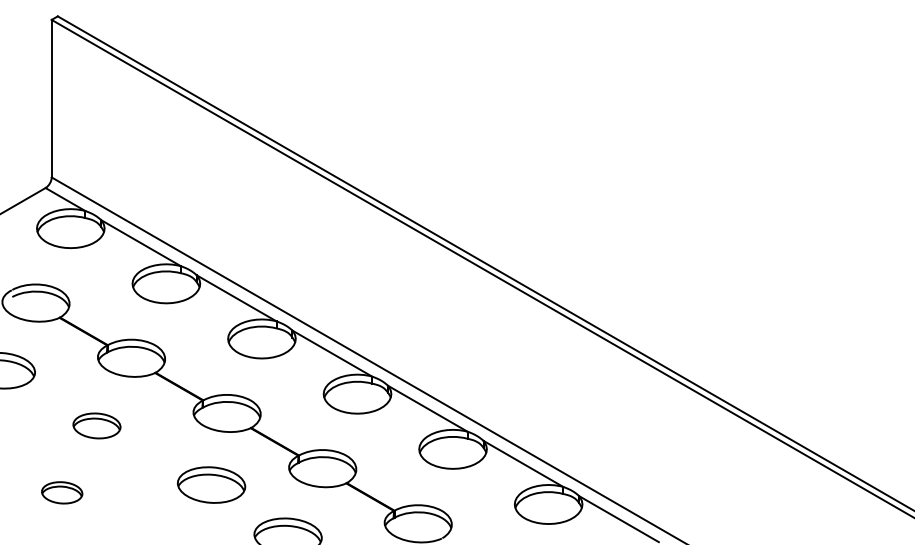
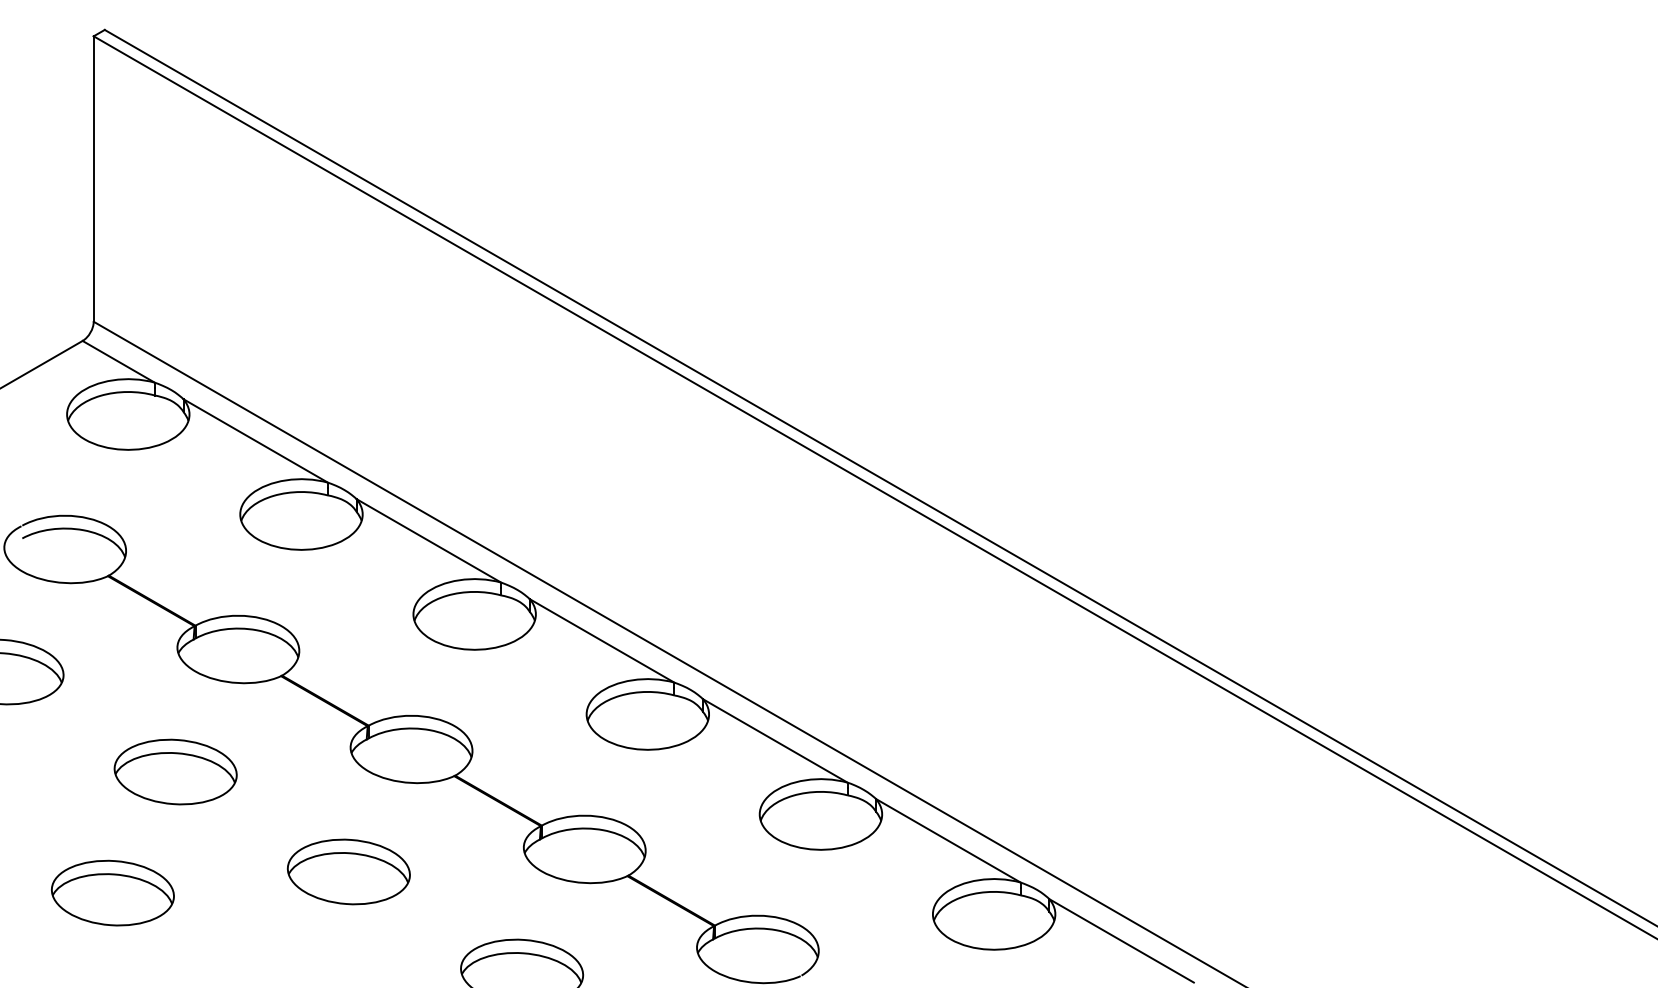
part: (96, 425) -> (174, 771), size x1.43
part: (211, 484) -> (348, 870), moved
part: (61, 492) -> (111, 892), size x1.67

